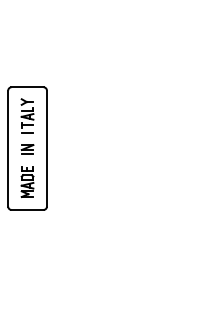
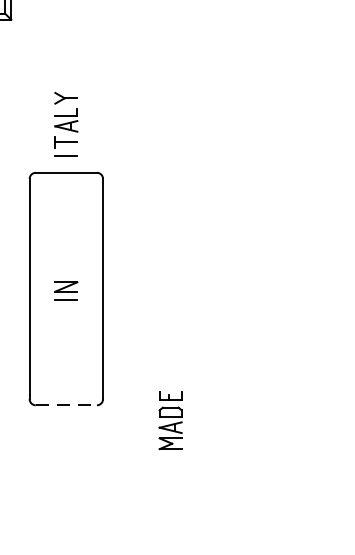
part: (27, 115) -> (66, 123), moved
part: (27, 181) -> (170, 419), moved
line: (28, 209) -> (68, 404), solid -> dashed

